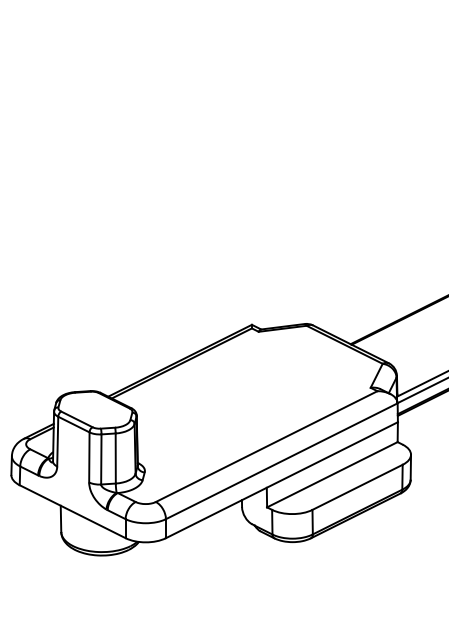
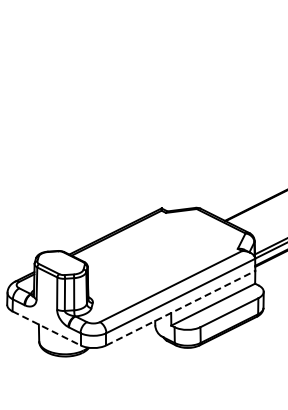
line: (282, 479) -> (181, 307), solid -> dashed
line: (72, 511) -> (46, 328), solid -> dashed

